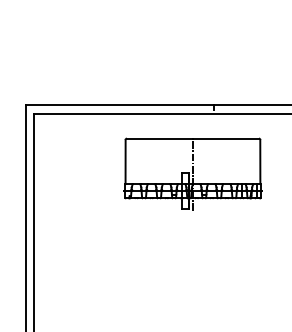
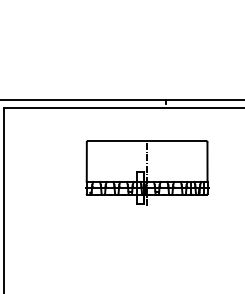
part: (192, 173) -> (146, 172), moved

